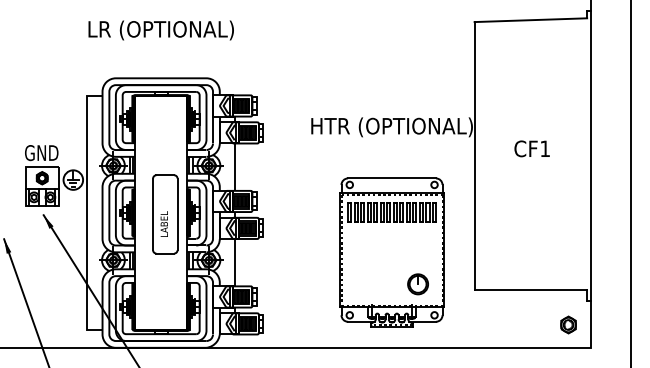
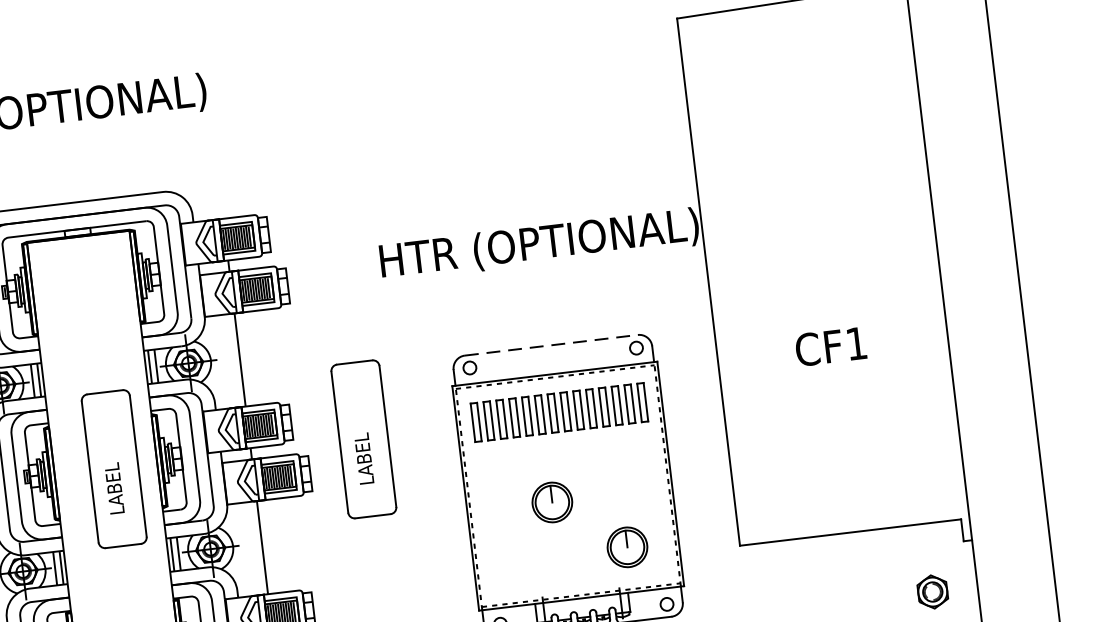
text: (531, 148) -> (829, 346), moved
line: (392, 178) -> (552, 345), solid -> dashed
part: (292, 214) -> (364, 439), added
part: (382, 257) -> (551, 502), added

